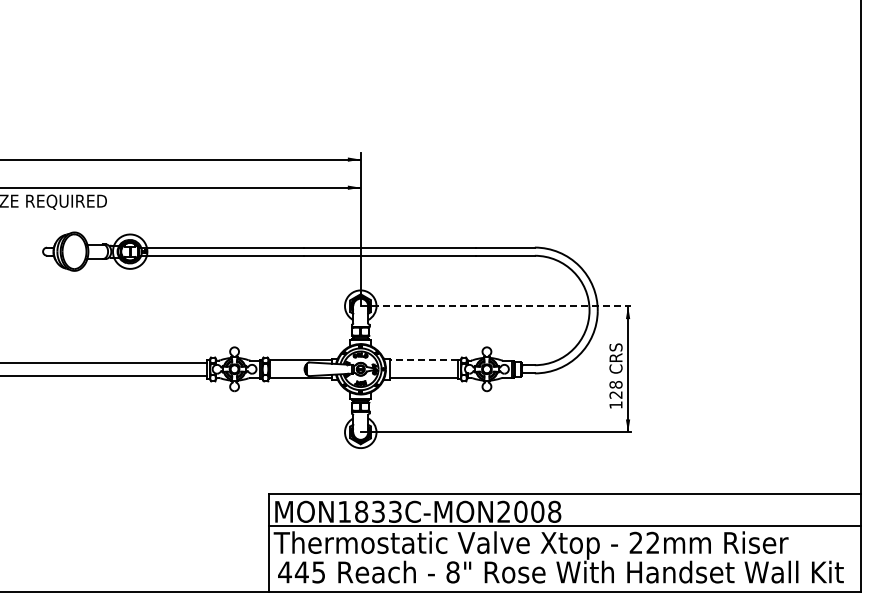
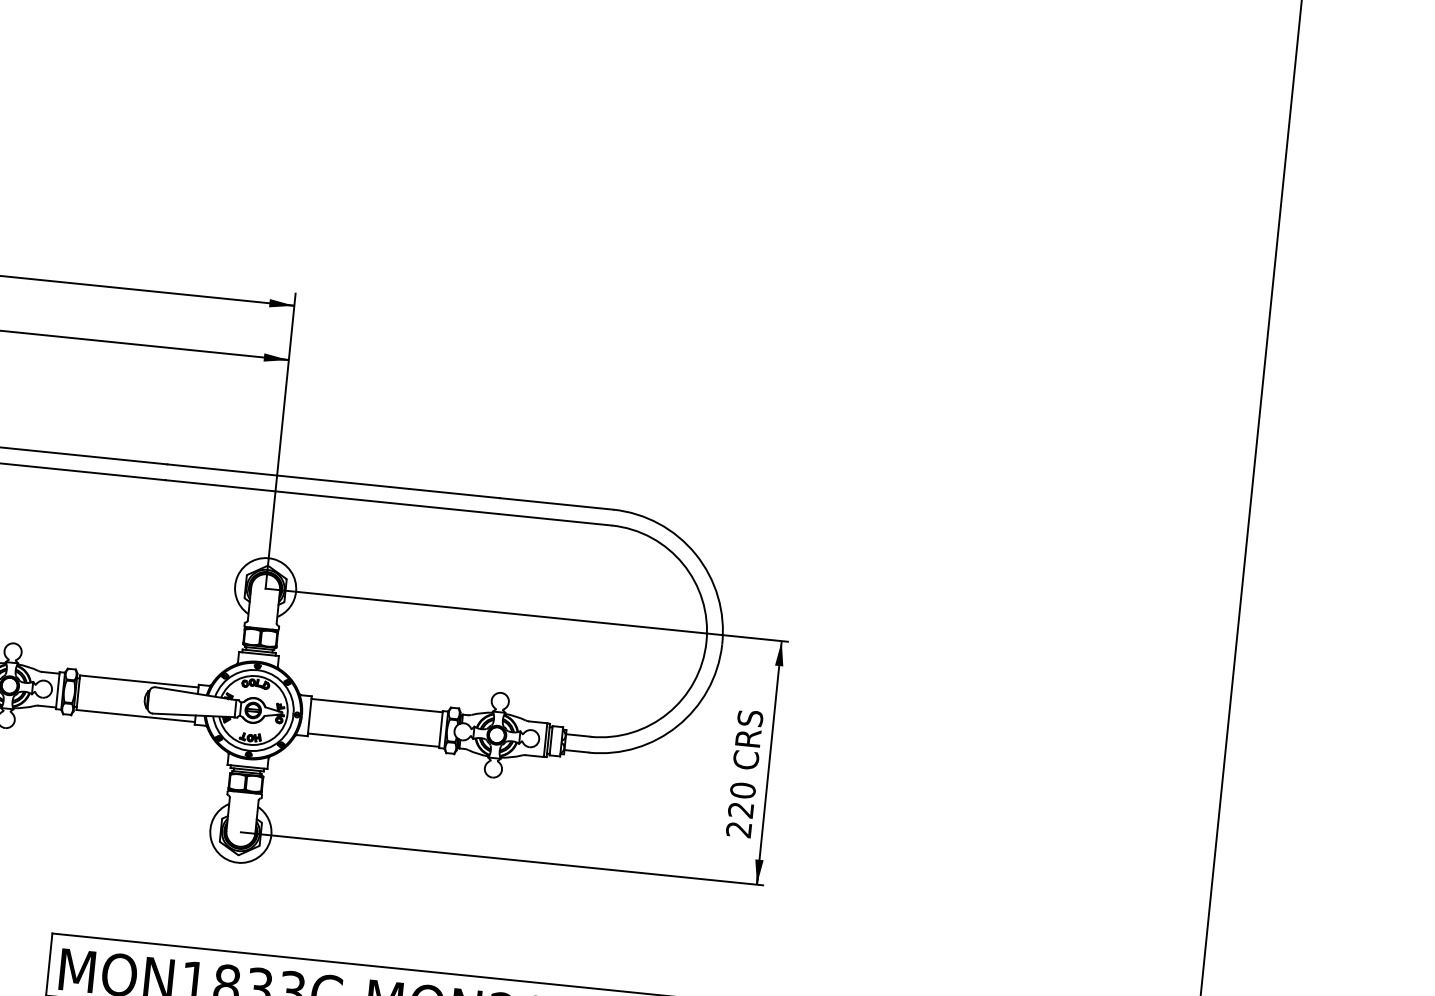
line: (496, 306) -> (527, 615), dashed -> solid
line: (424, 360) -> (378, 706), dashed -> solid
text: (615, 394) -> (740, 809), 128 -> 220

